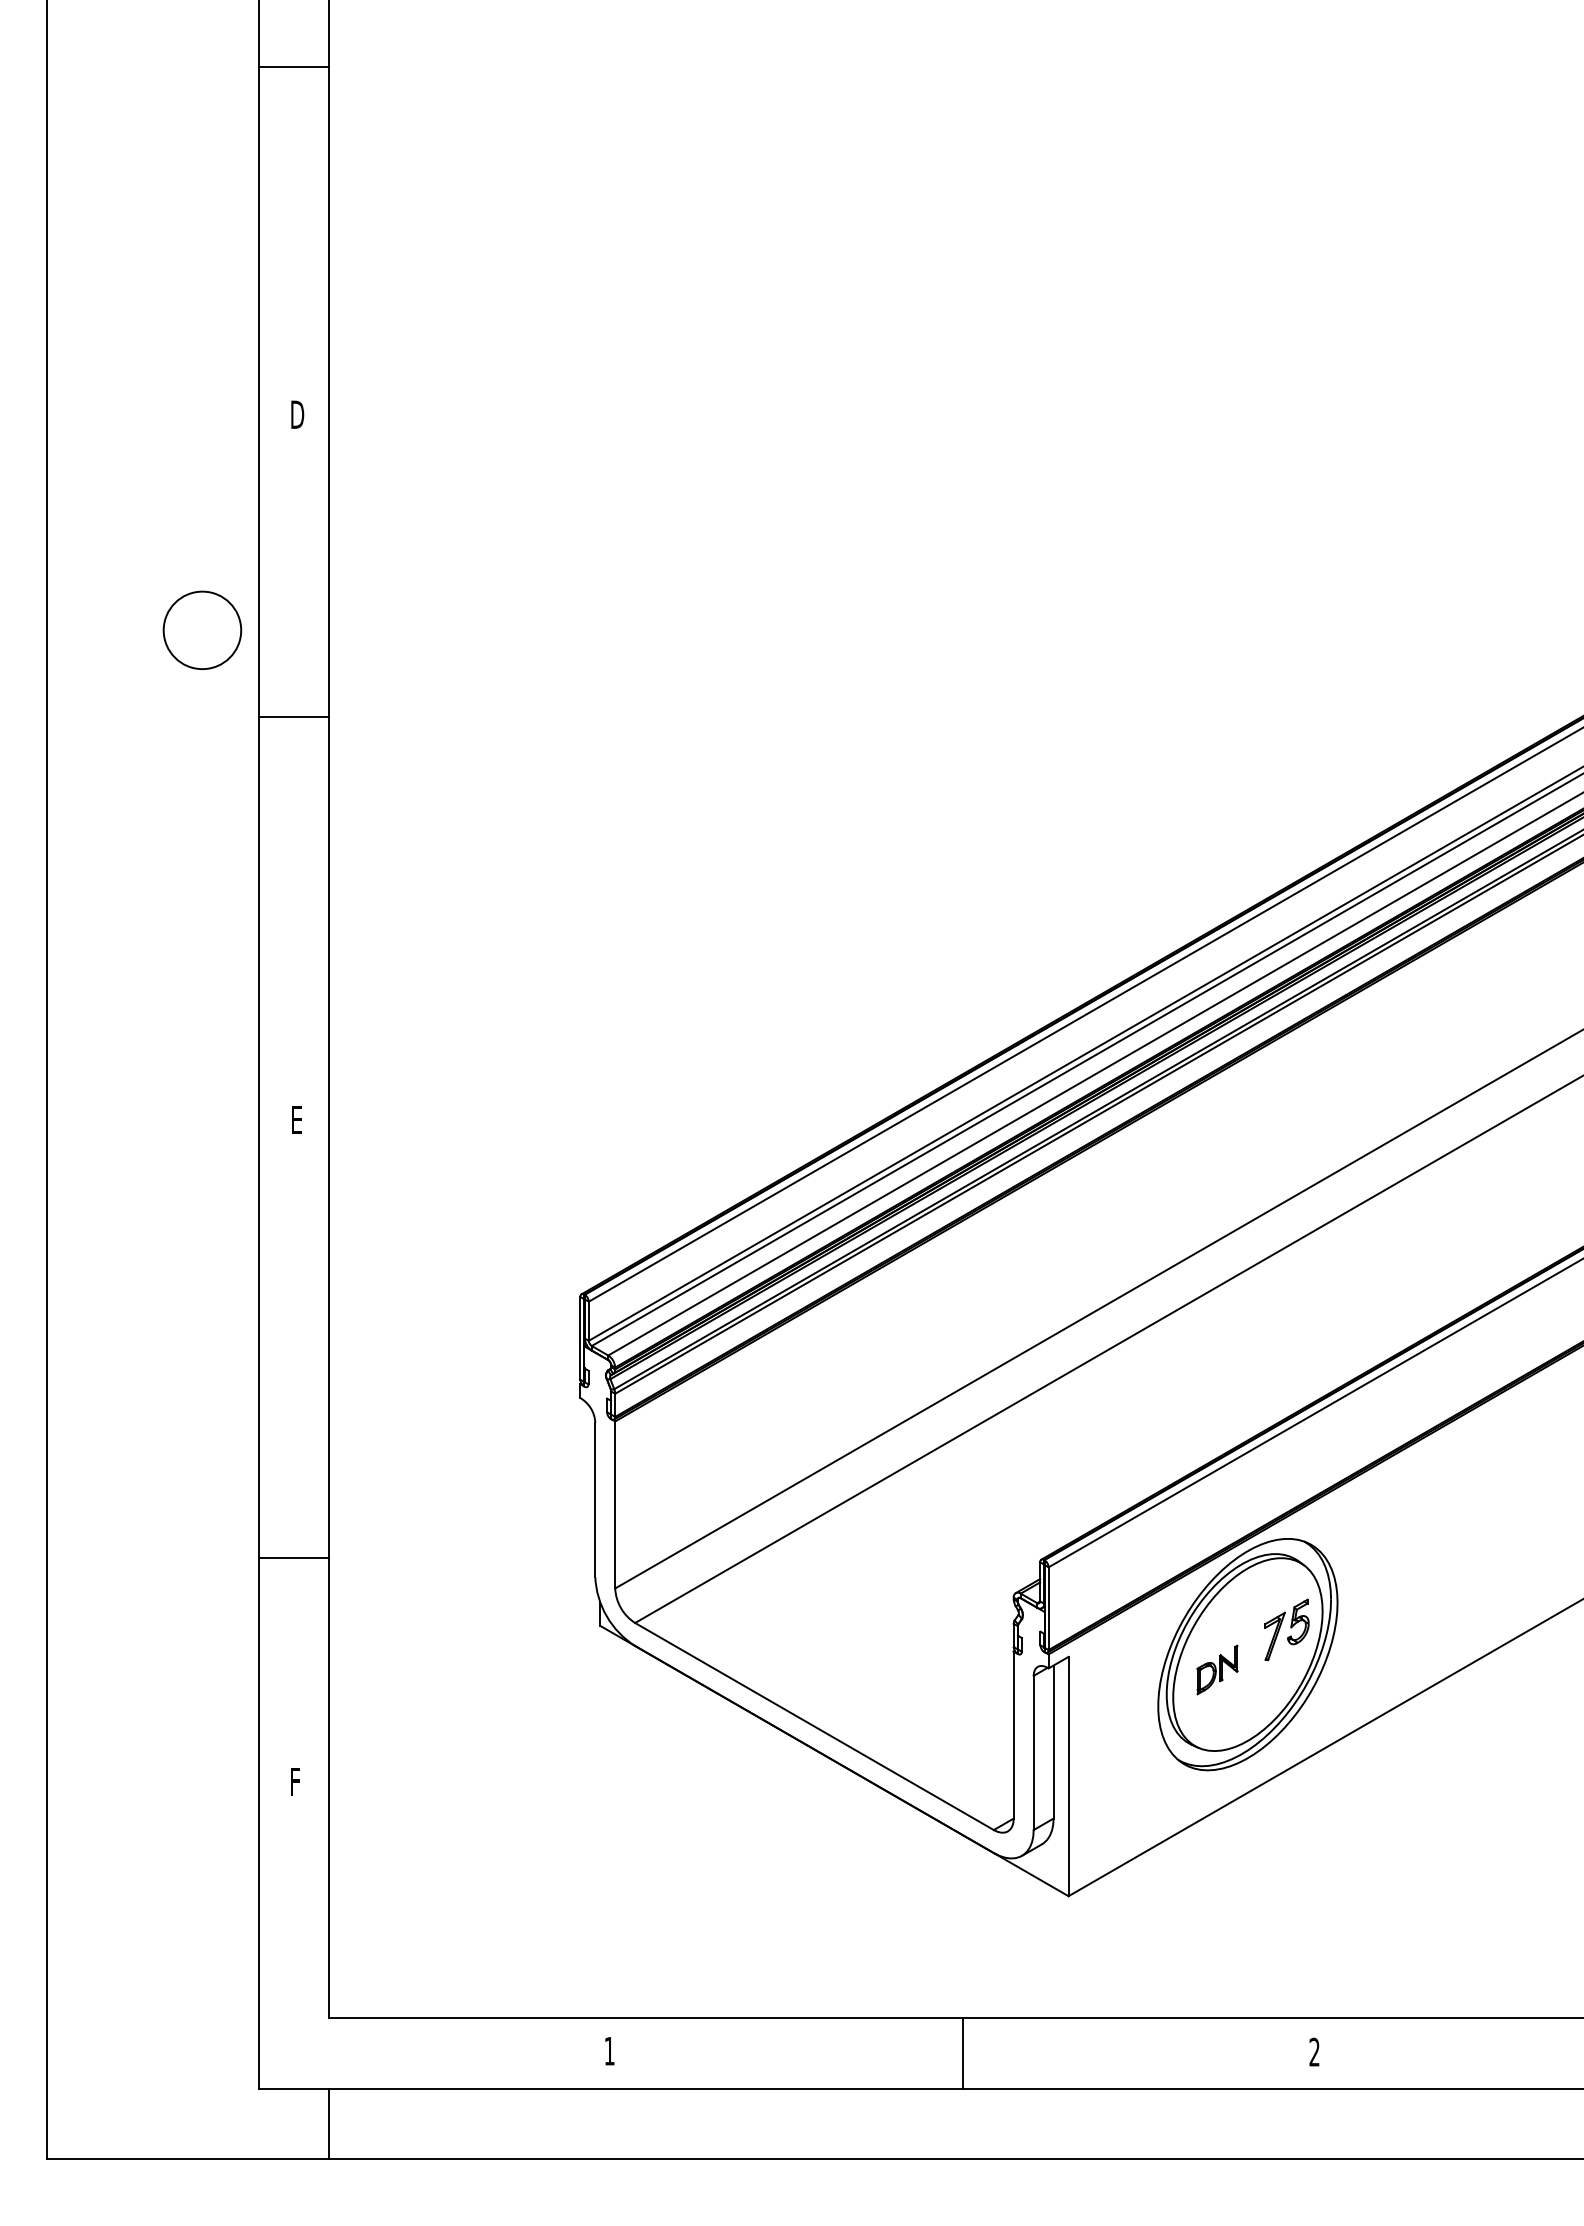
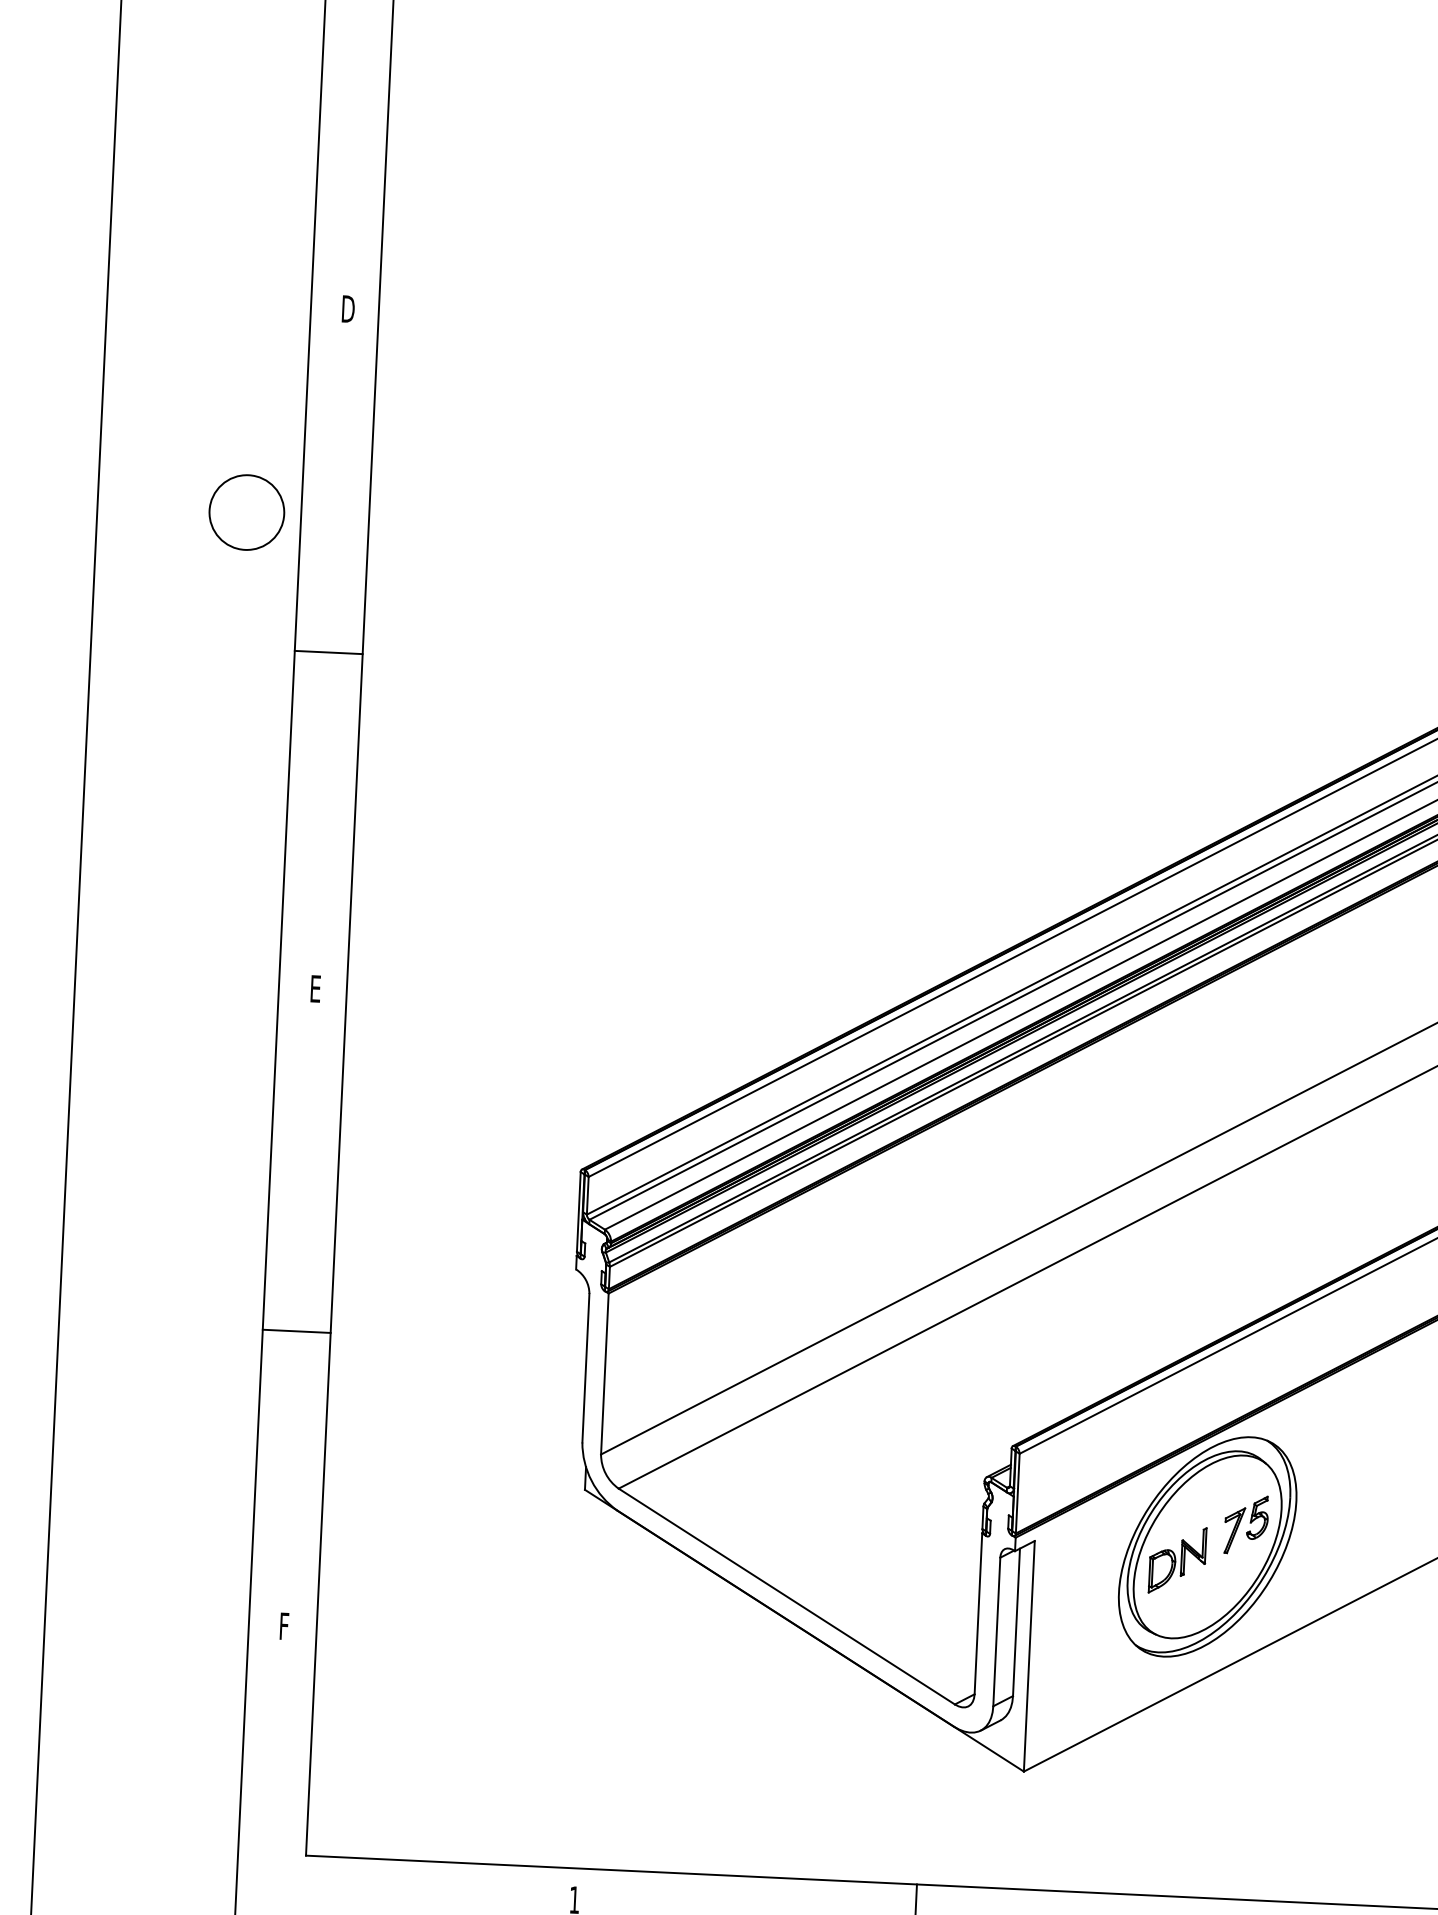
line: (293, 717) -> (328, 652), moved
line: (293, 1557) -> (296, 1331), moved
part: (1217, 1669) -> (1177, 1559), size x1.43

